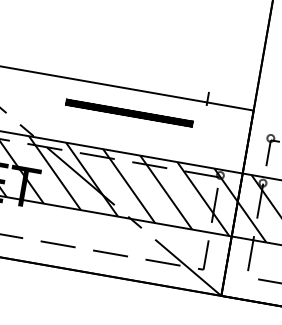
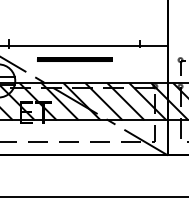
line: (128, 112) -> (74, 59), moved

